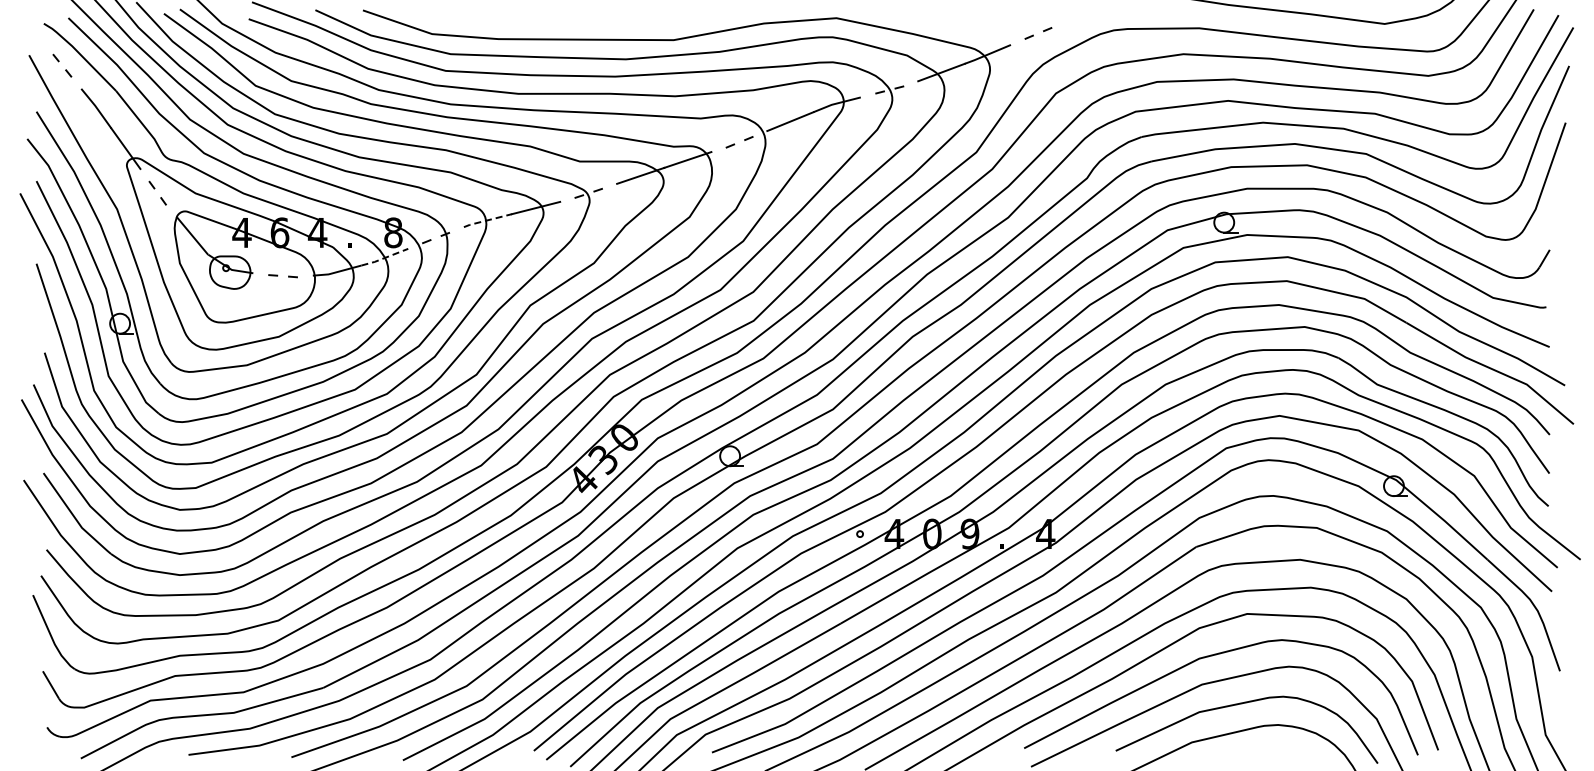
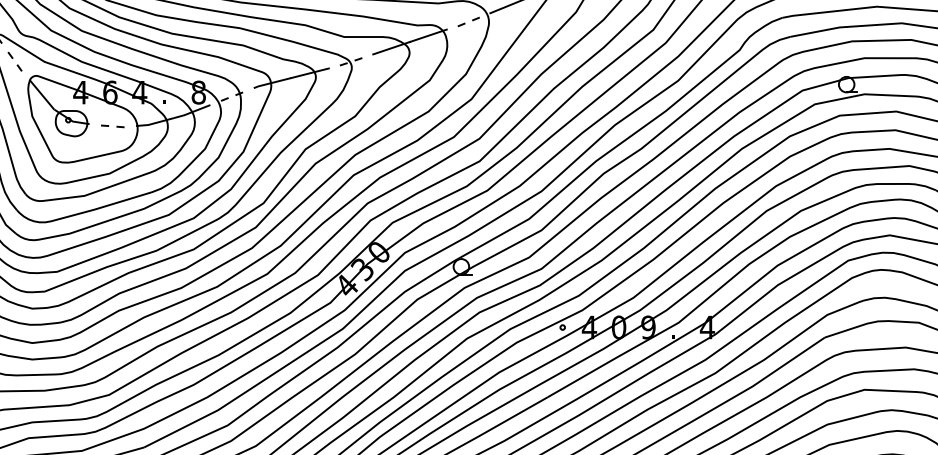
line: (487, 220) -> (272, 82), dashed -> solid
line: (385, 257) -> (192, 111), dashed -> solid

